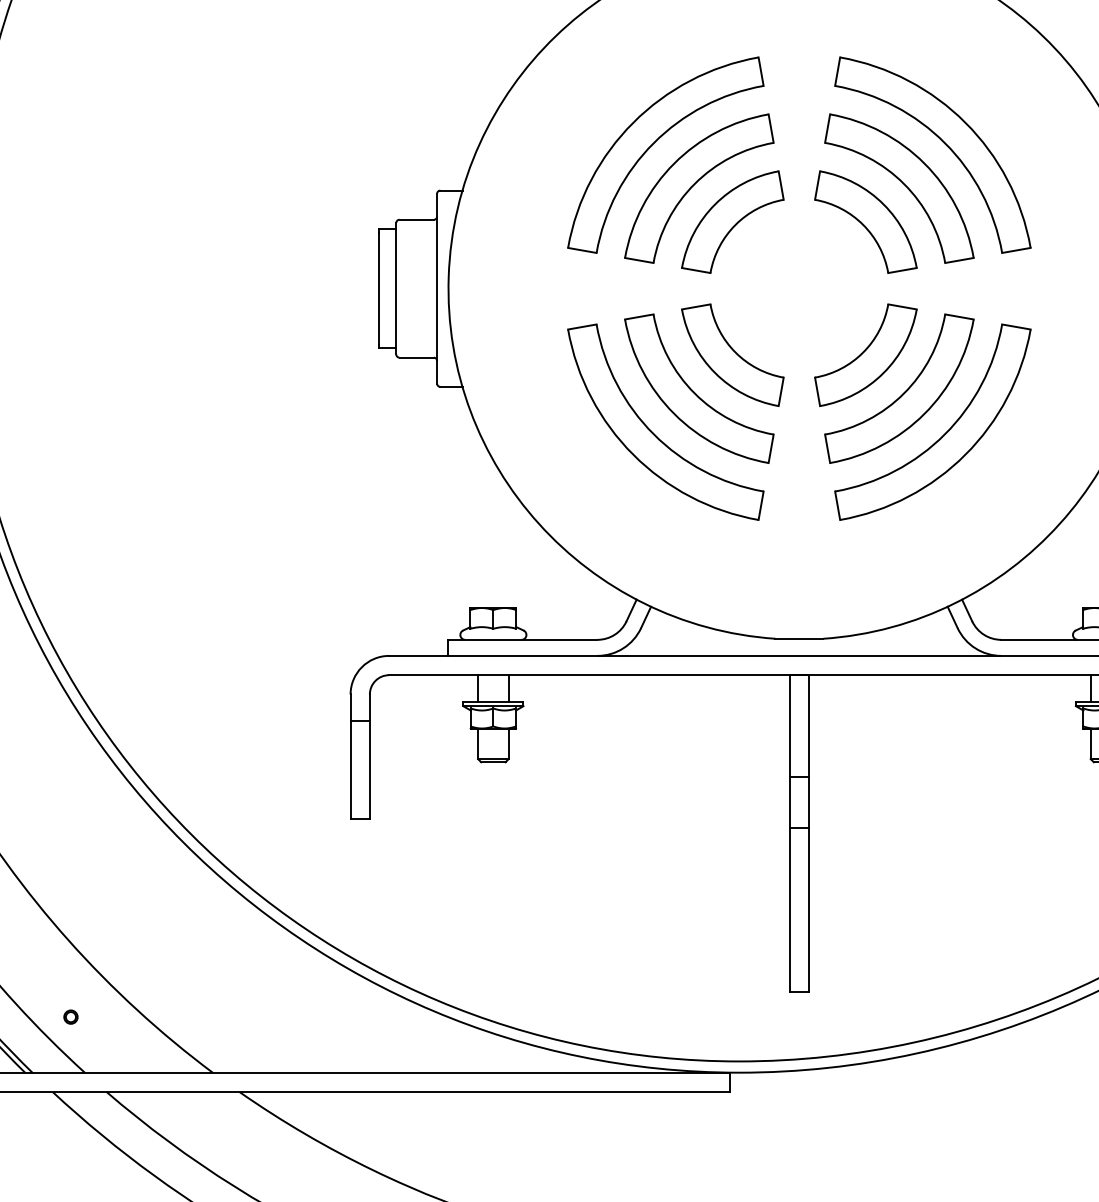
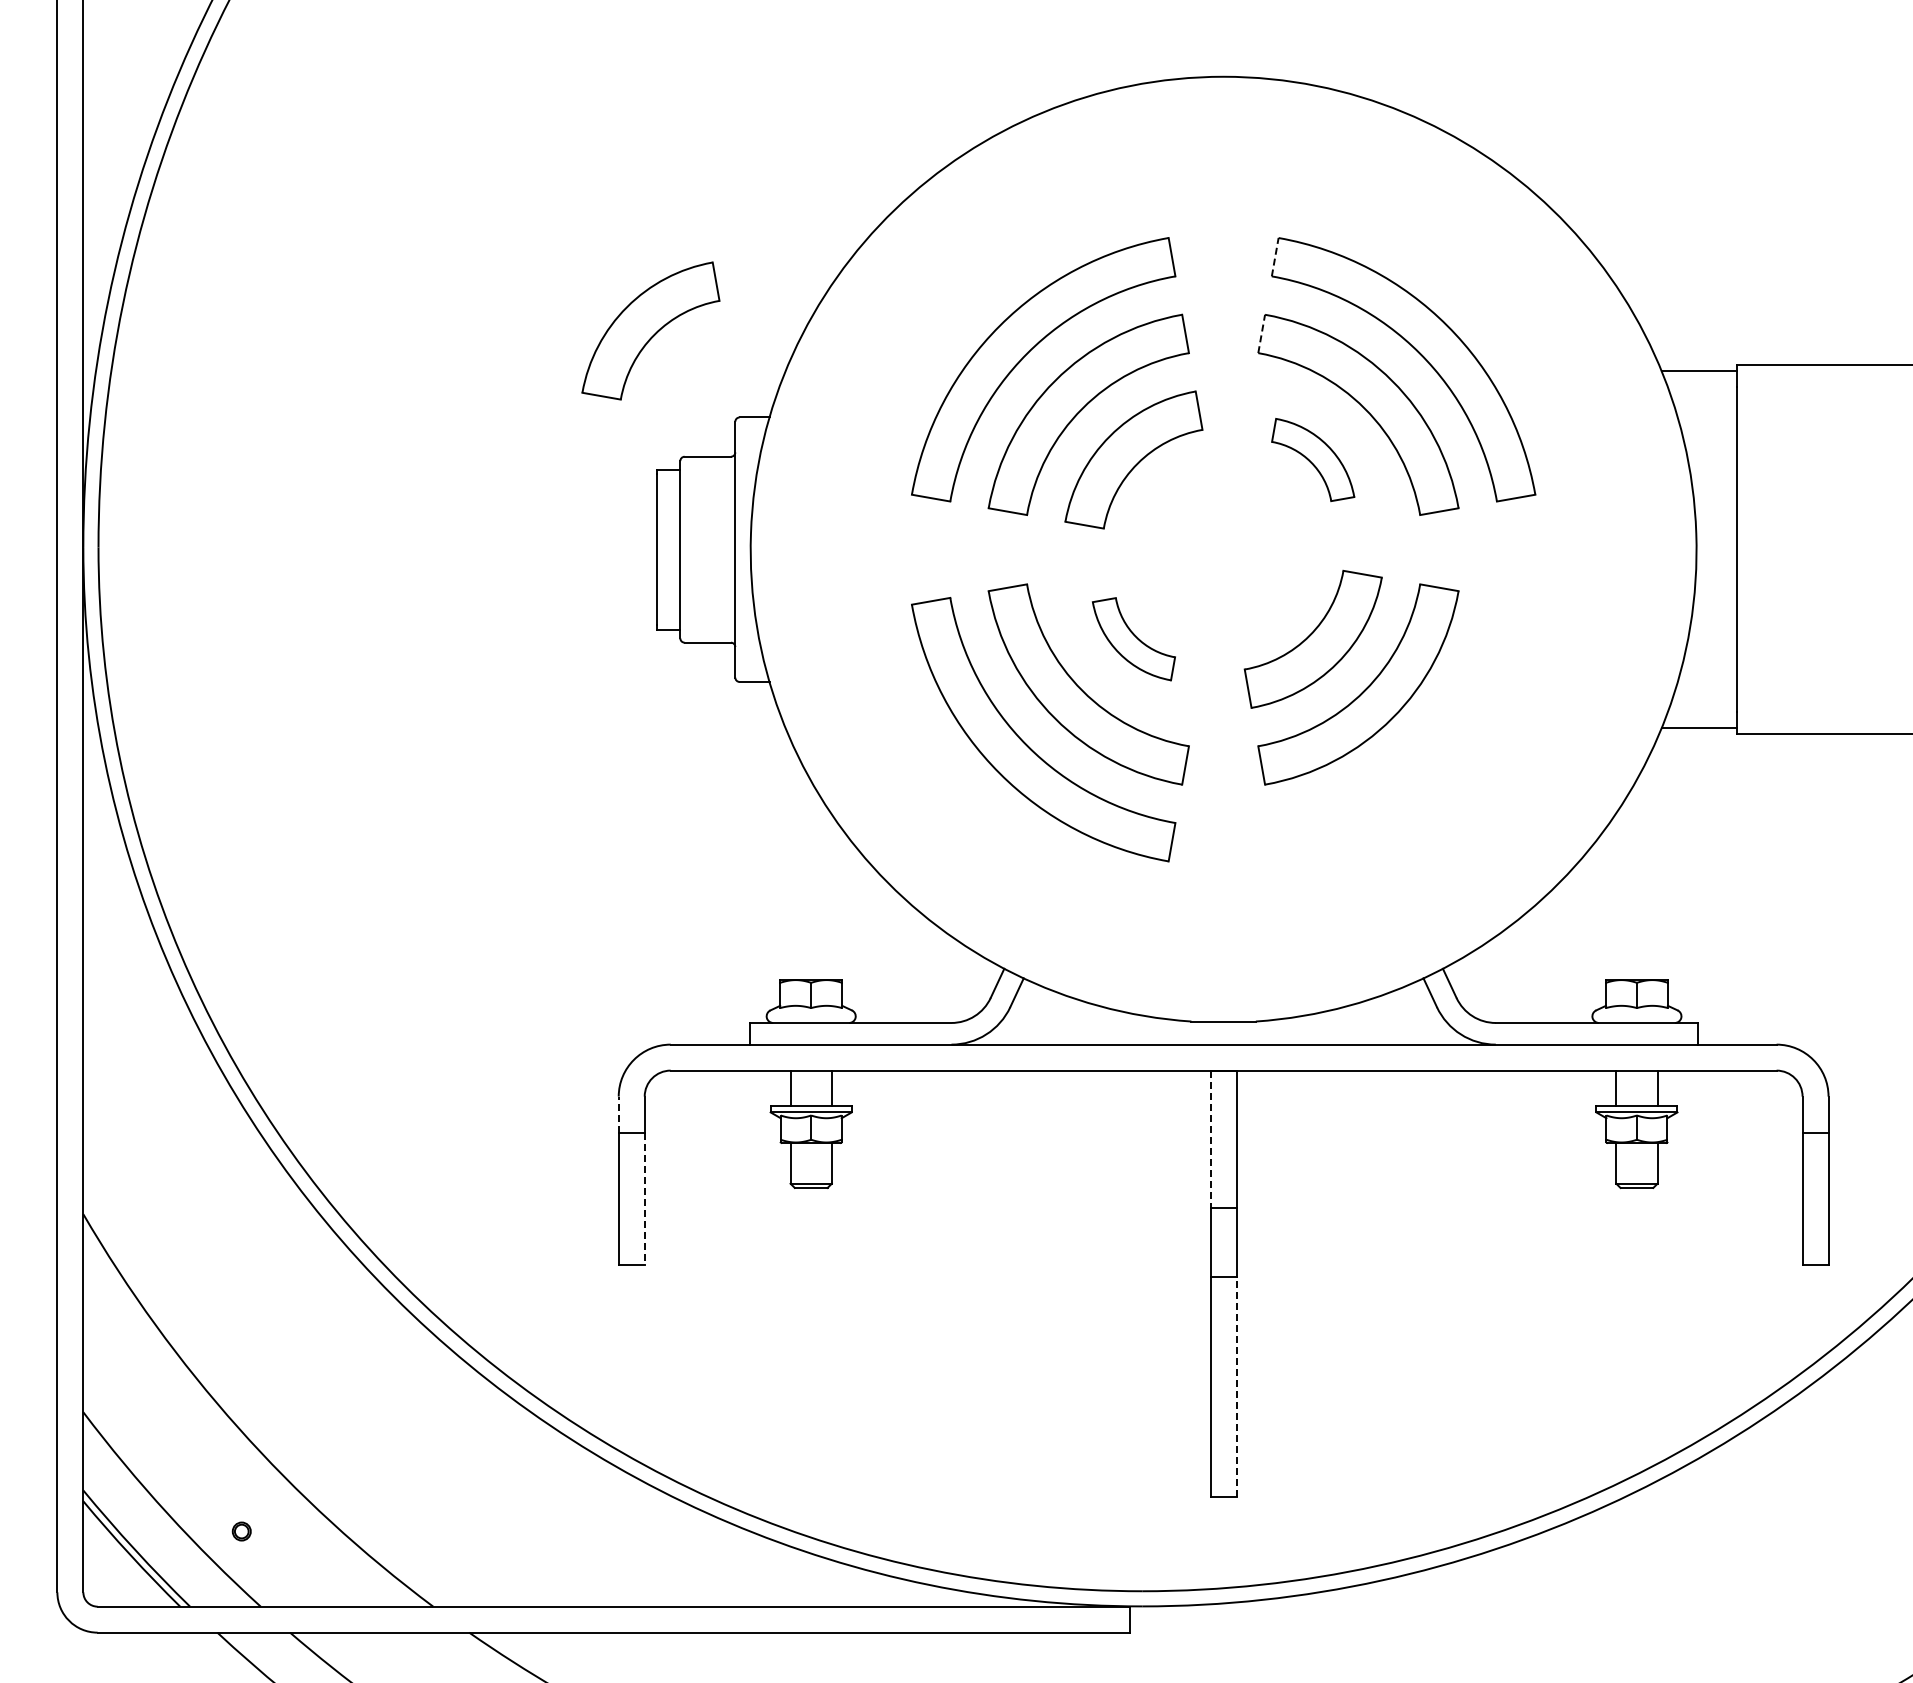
line: (837, 71) -> (1275, 256), solid -> dashed
part: (374, 126) -> (650, 330), added
line: (827, 128) -> (1261, 333), solid -> dashed
part: (865, 221) -> (1312, 459), size x0.6
part: (732, 354) -> (1133, 638), size x0.6
part: (944, 433) -> (1419, 744), removed
line: (350, 707) -> (618, 1114), solid -> dashed
line: (789, 726) -> (1210, 1139), solid -> dashed
line: (369, 770) -> (644, 1198), solid -> dashed
line: (808, 909) -> (1236, 1386), solid -> dashed

